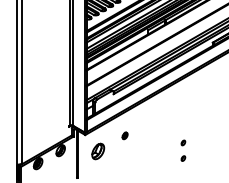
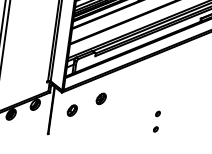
part: (124, 135) -> (100, 98), size x1.67
part: (97, 151) -> (71, 110), size x0.71

